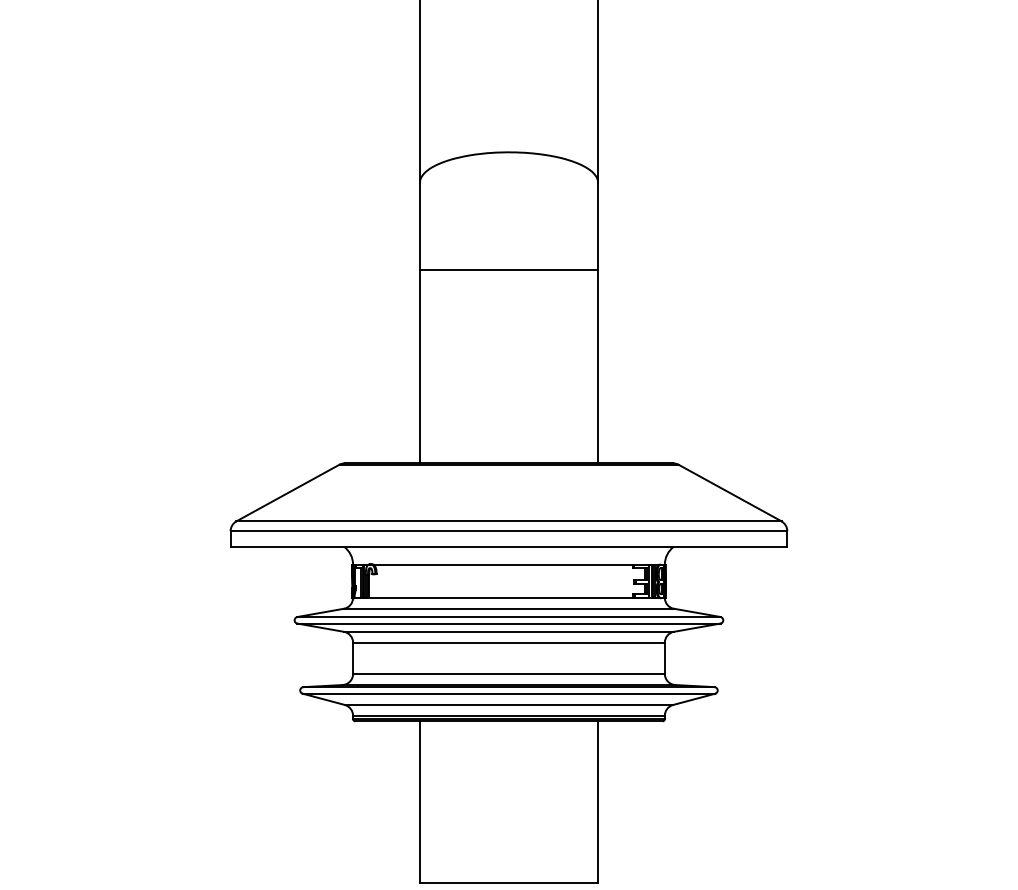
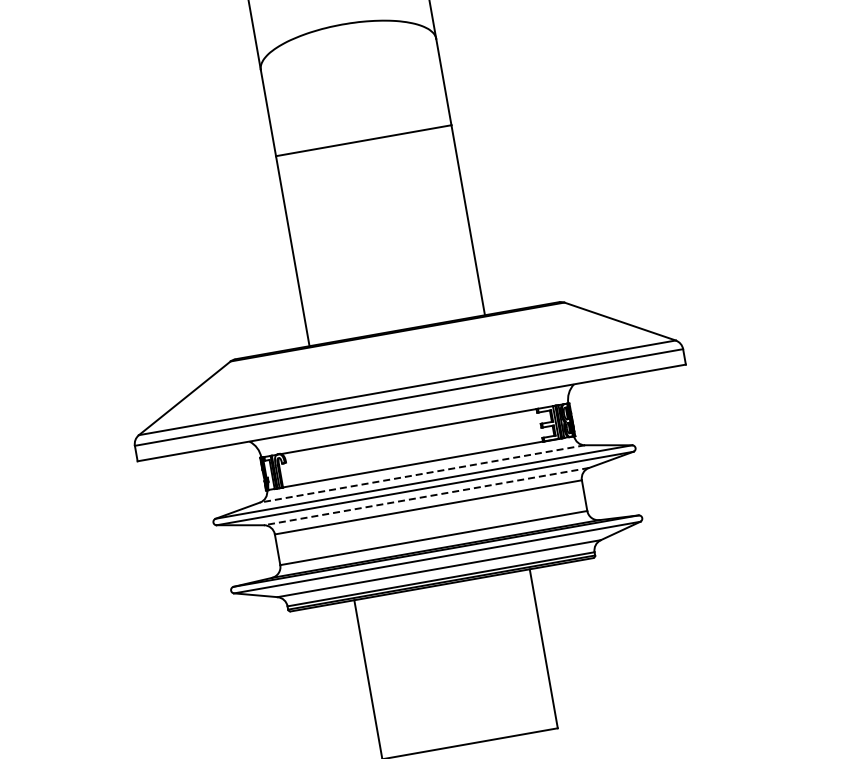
line: (508, 608) -> (421, 473), solid -> dashed
line: (508, 631) -> (425, 496), solid -> dashed

